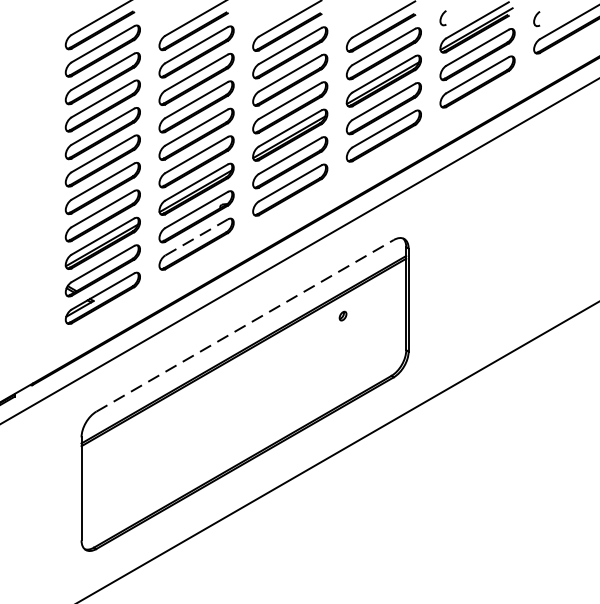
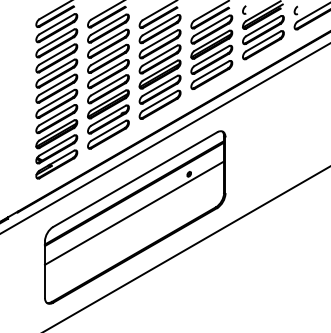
line: (196, 236) -> (108, 130), dashed -> solid
line: (245, 325) -> (135, 179), dashed -> solid
line: (243, 385) -> (134, 212), added

